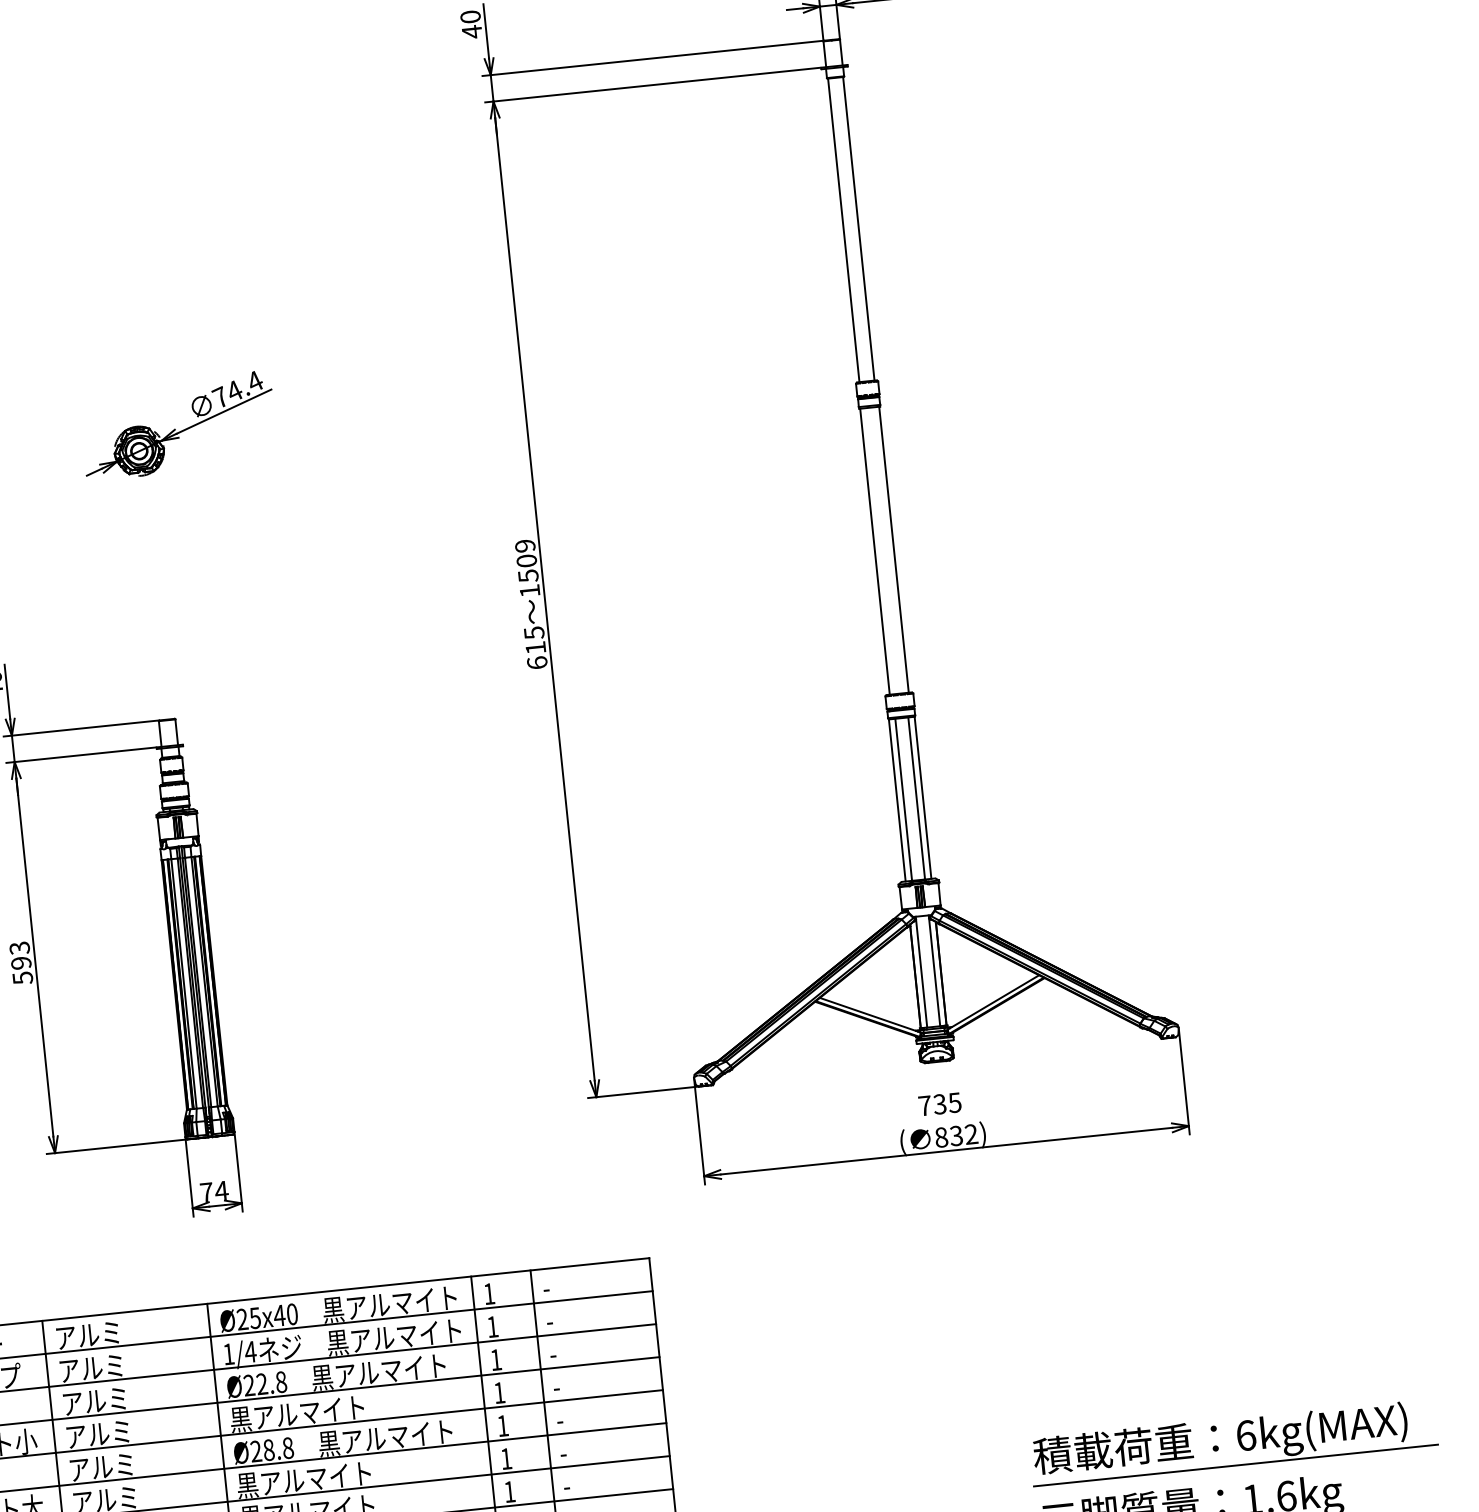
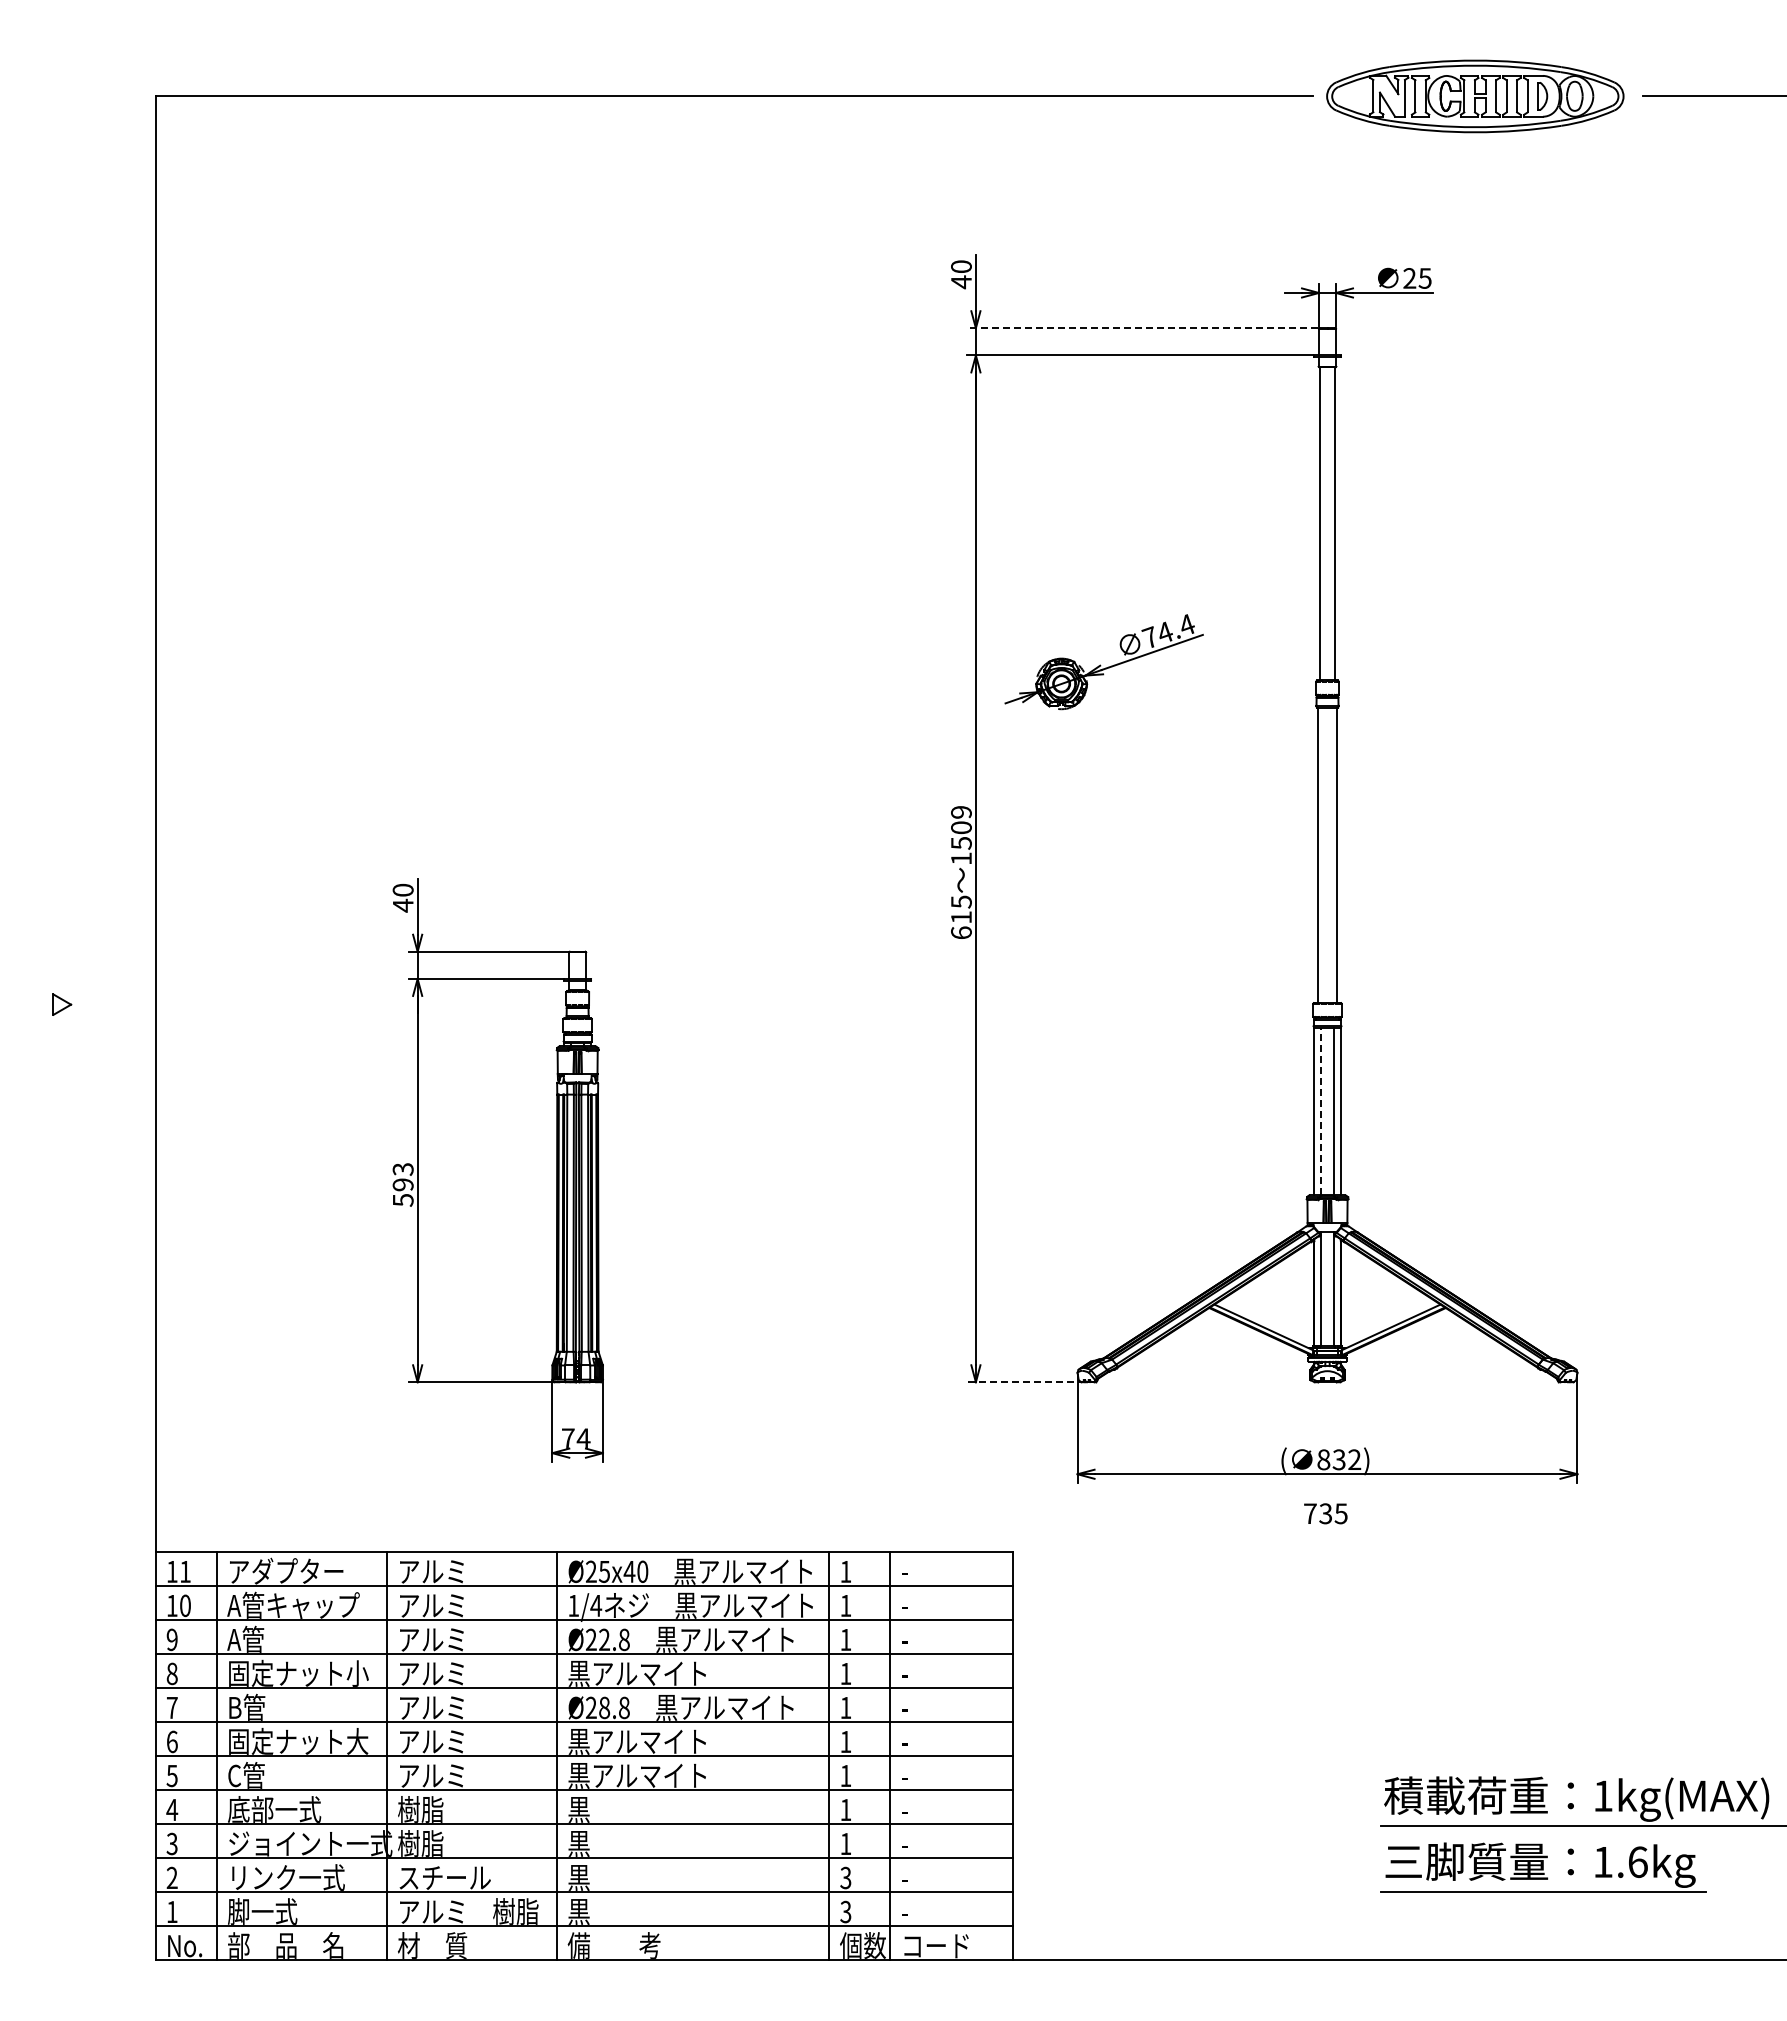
line: (652, 58) -> (1142, 328), solid -> dashed
part: (177, 426) -> (1103, 662), moved
line: (903, 800) -> (1320, 1111), solid -> dashed
line: (645, 1092) -> (1026, 1382), solid -> dashed
text: (939, 1104) -> (1325, 1513), moved
text: (1246, 1434) -> (1603, 1795), 6kg(MAX) -> 1kg(MAX)

